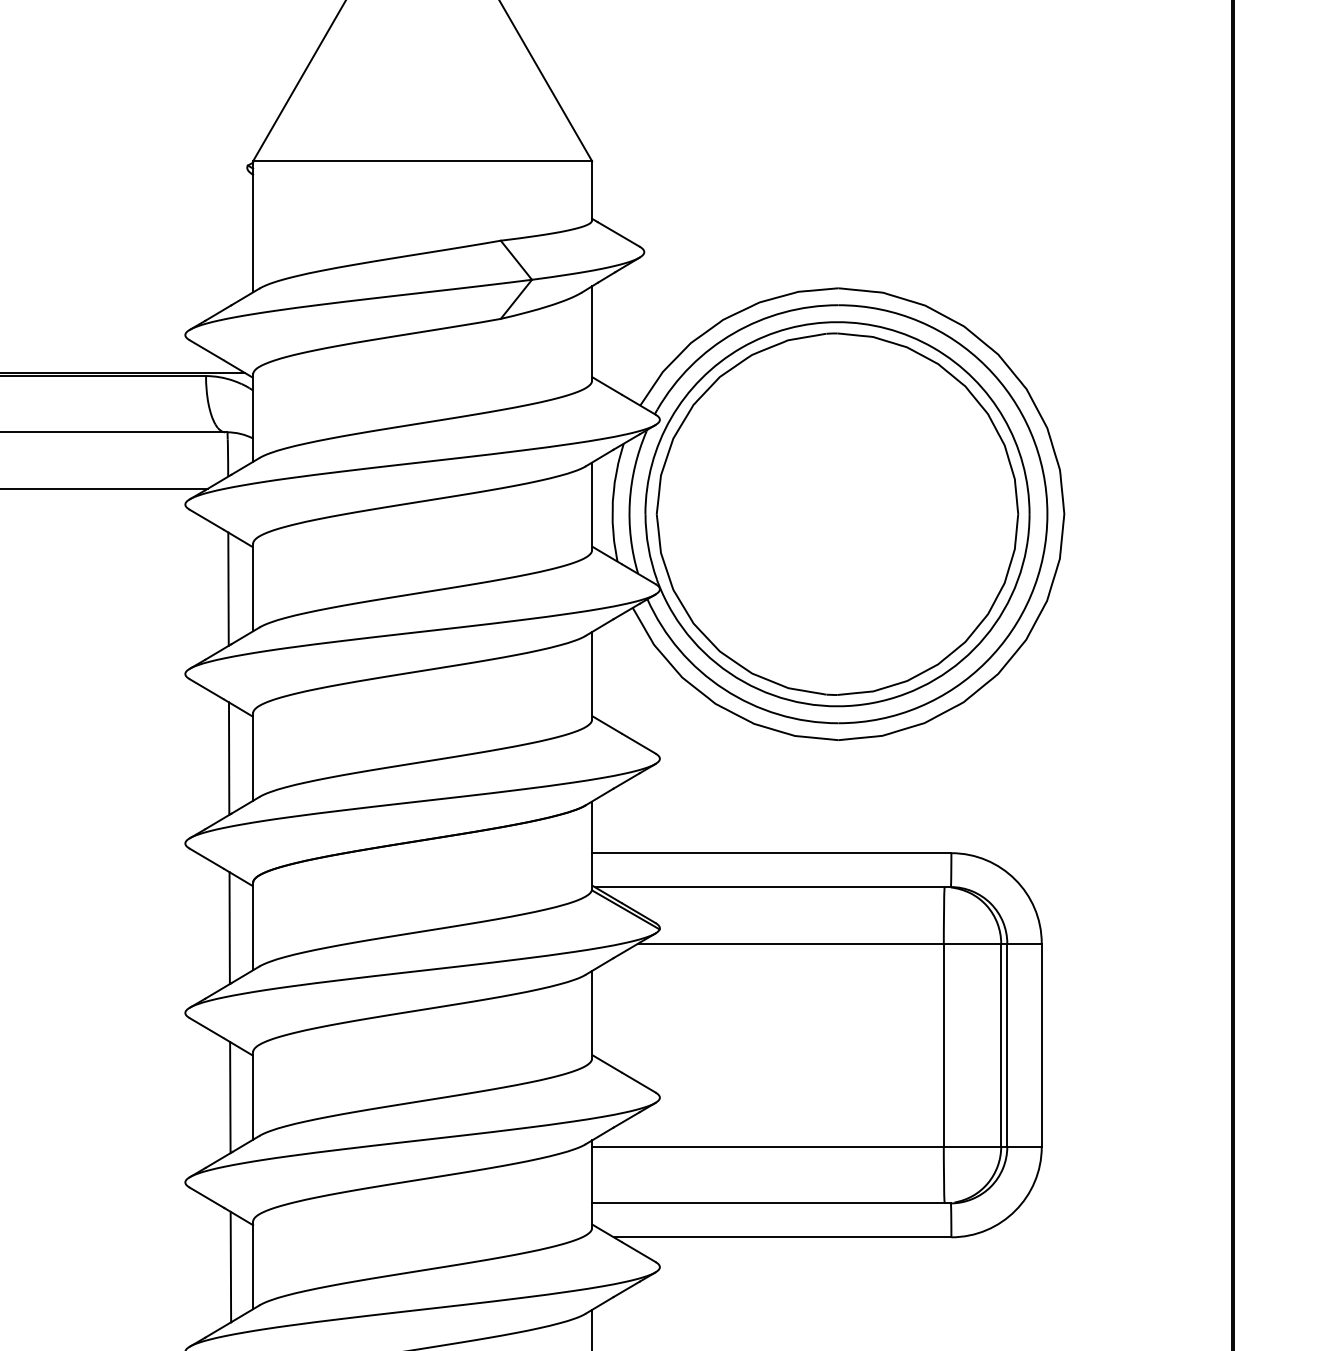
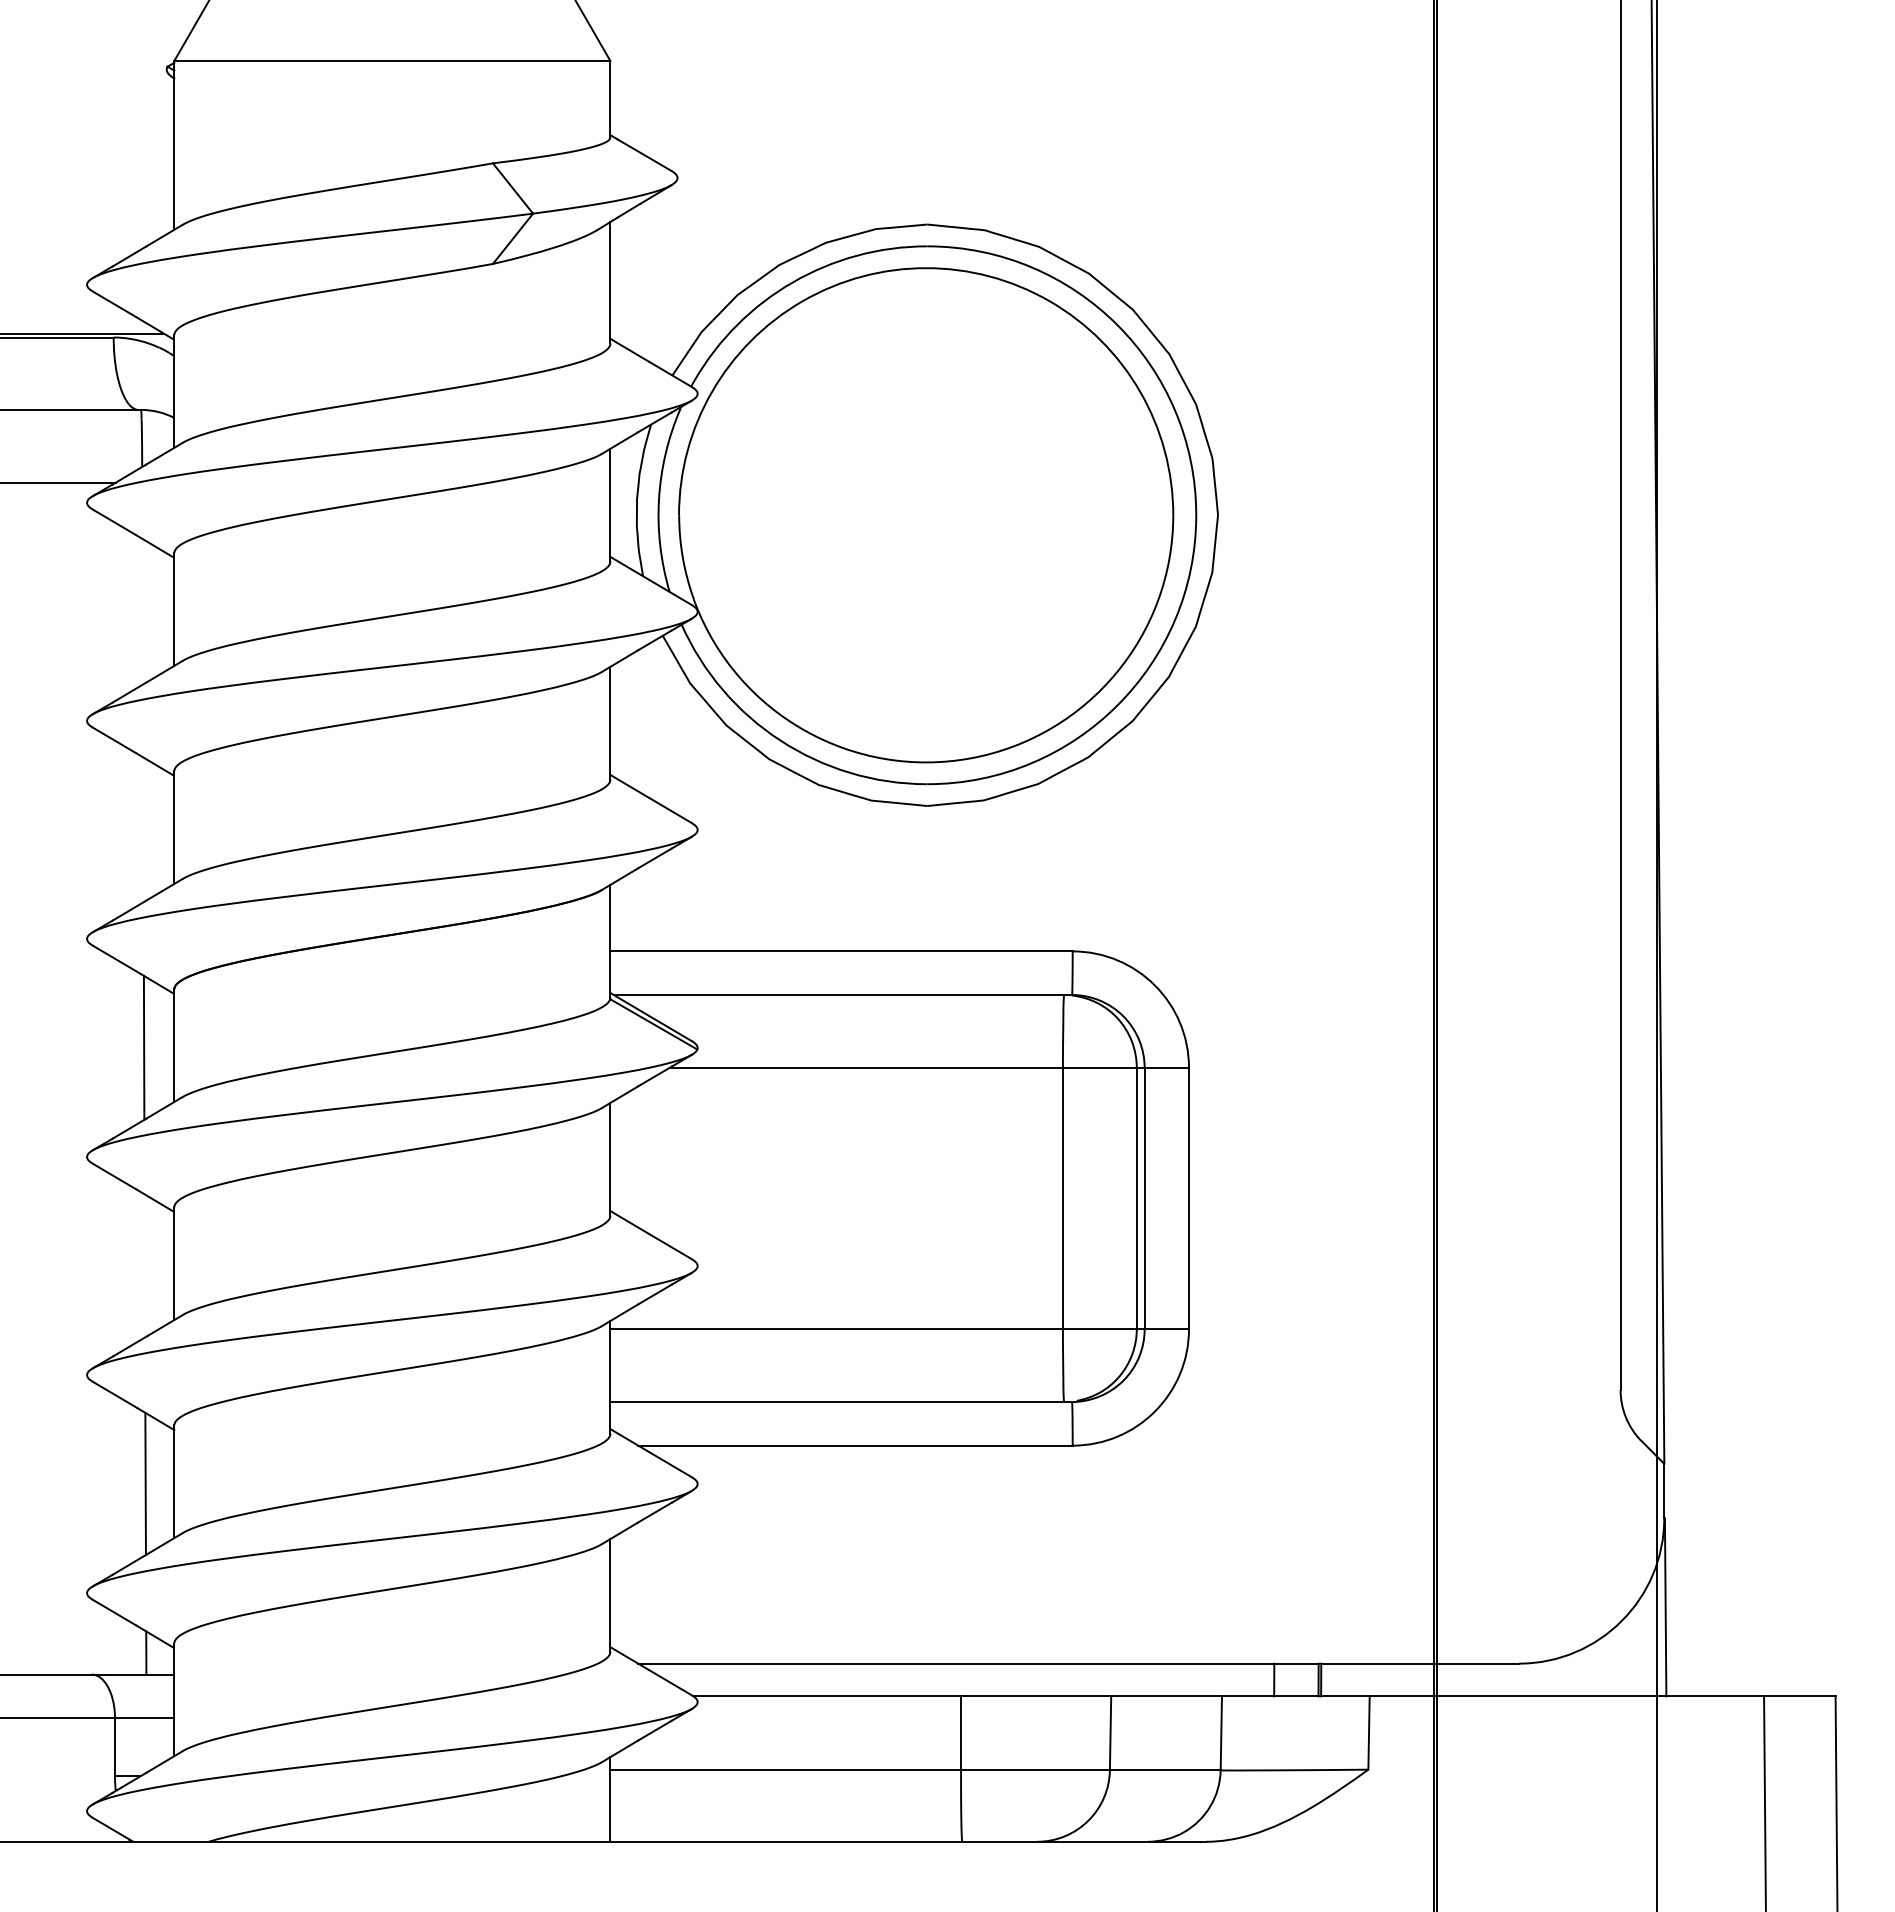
part: (836, 513) -> (925, 514), removed
line: (228, 589) -> (142, 611), removed
line: (229, 758) -> (143, 829), removed
line: (229, 1097) -> (144, 1265), removed

